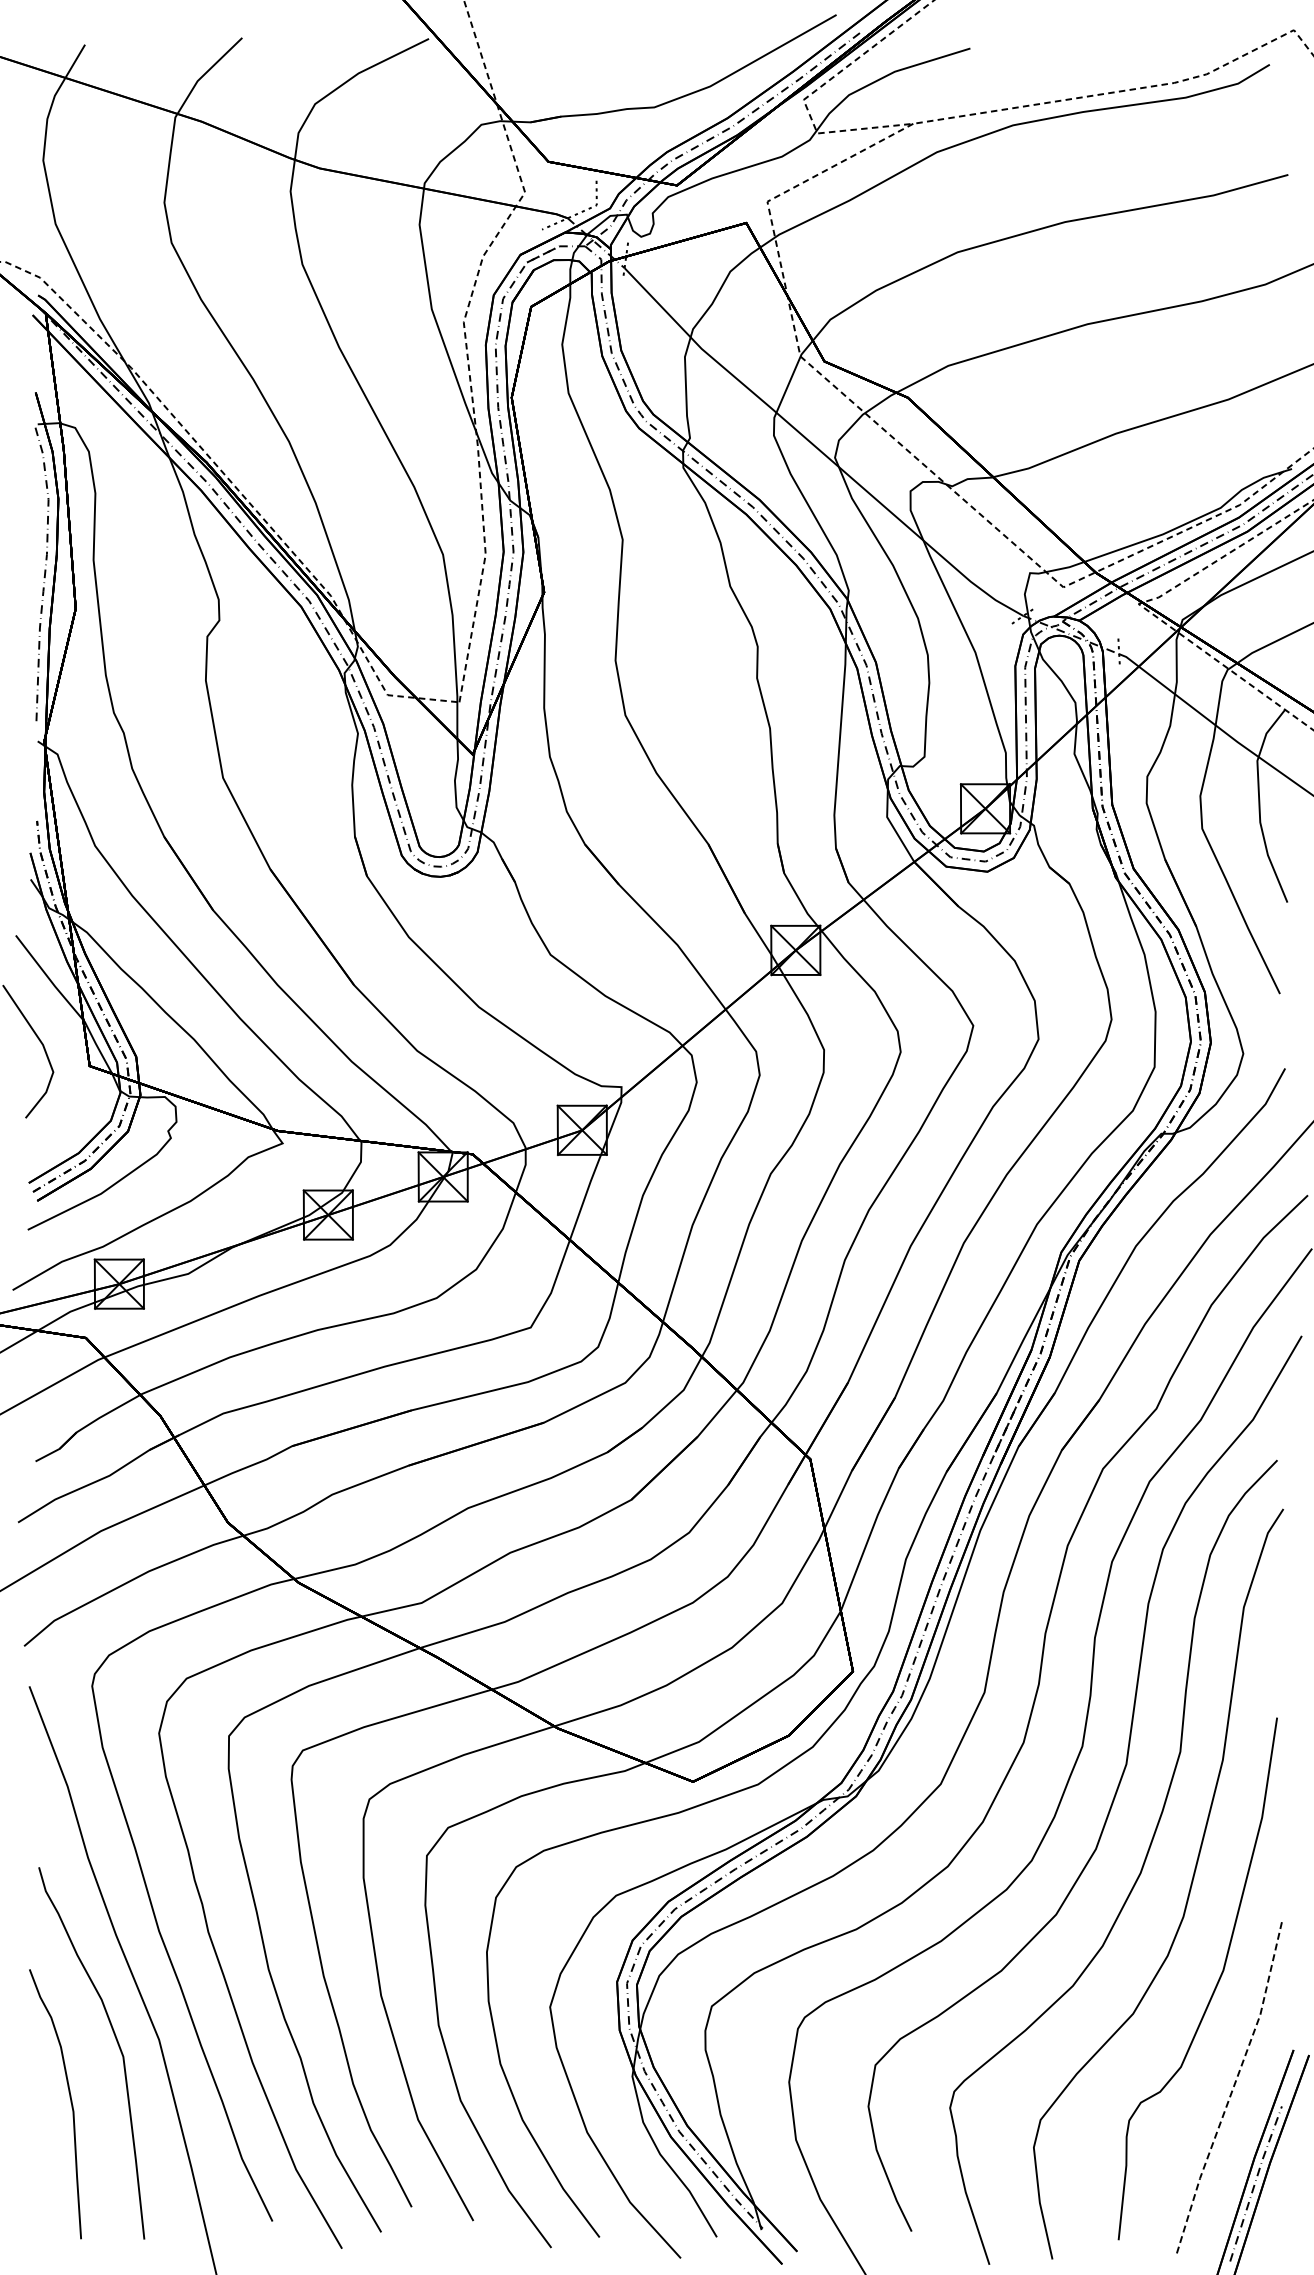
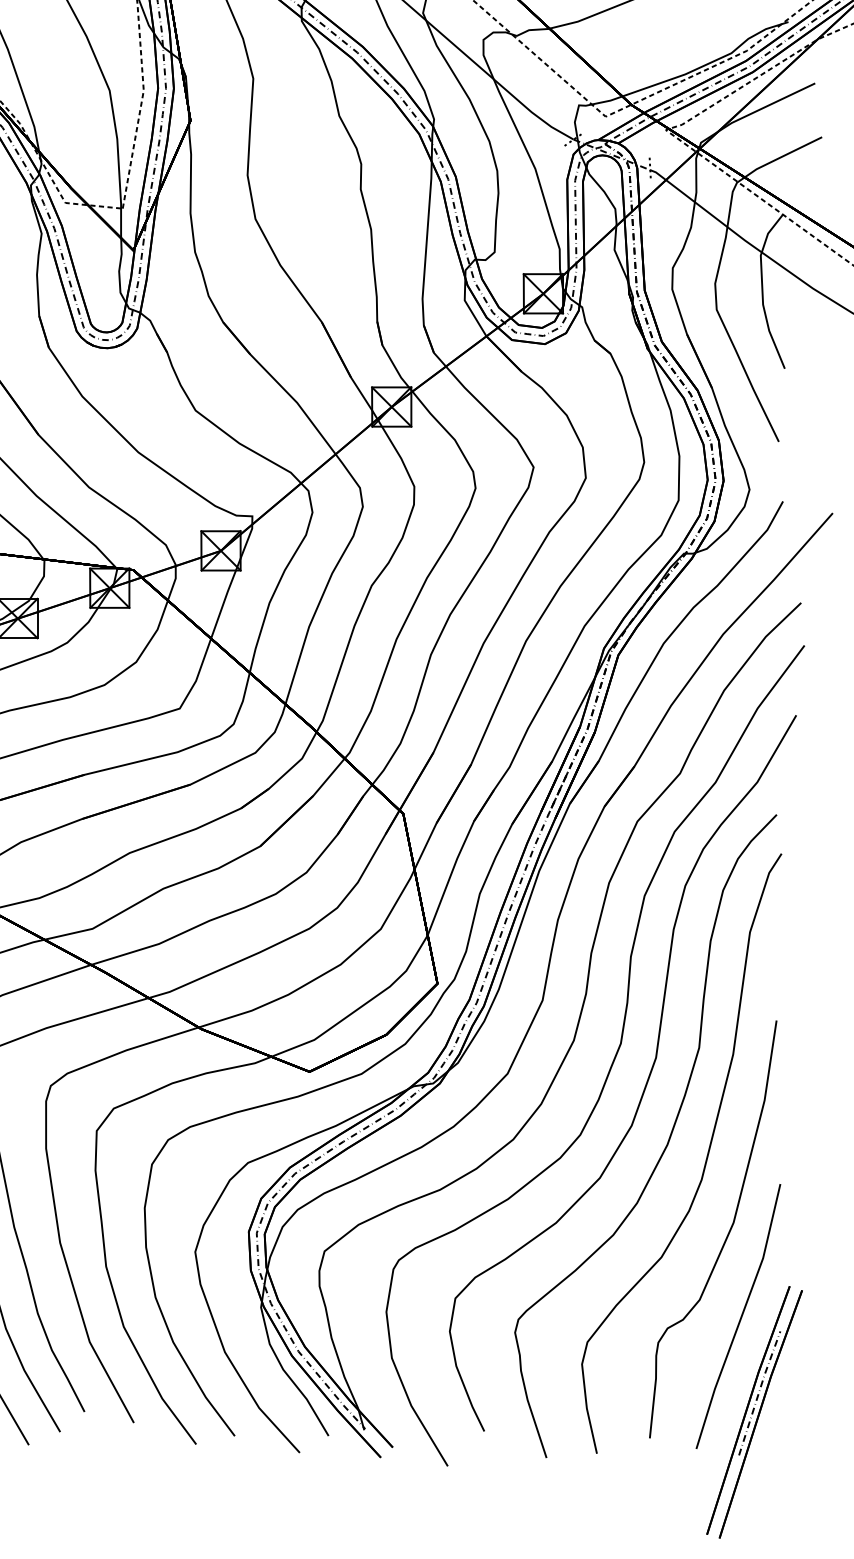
line: (1233, 2088) -> (741, 1317), dashed -> solid

